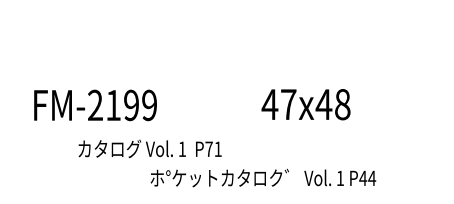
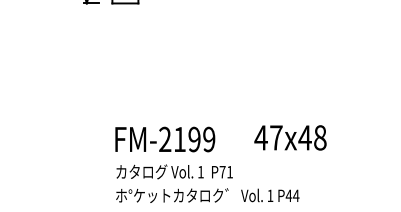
text: (306, 104) -> (290, 137), moved
text: (95, 105) -> (165, 139), moved
text: (263, 177) -> (207, 195), moved

